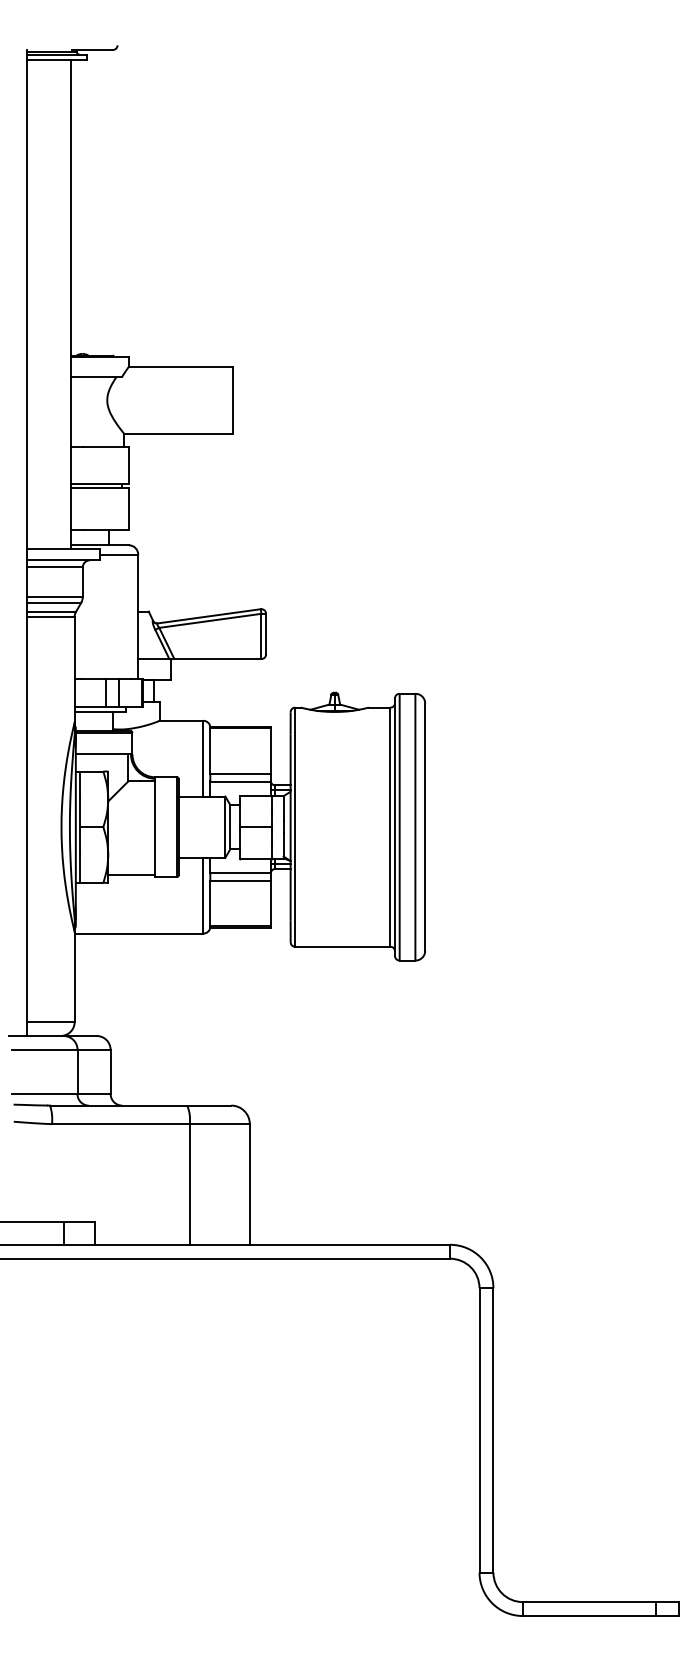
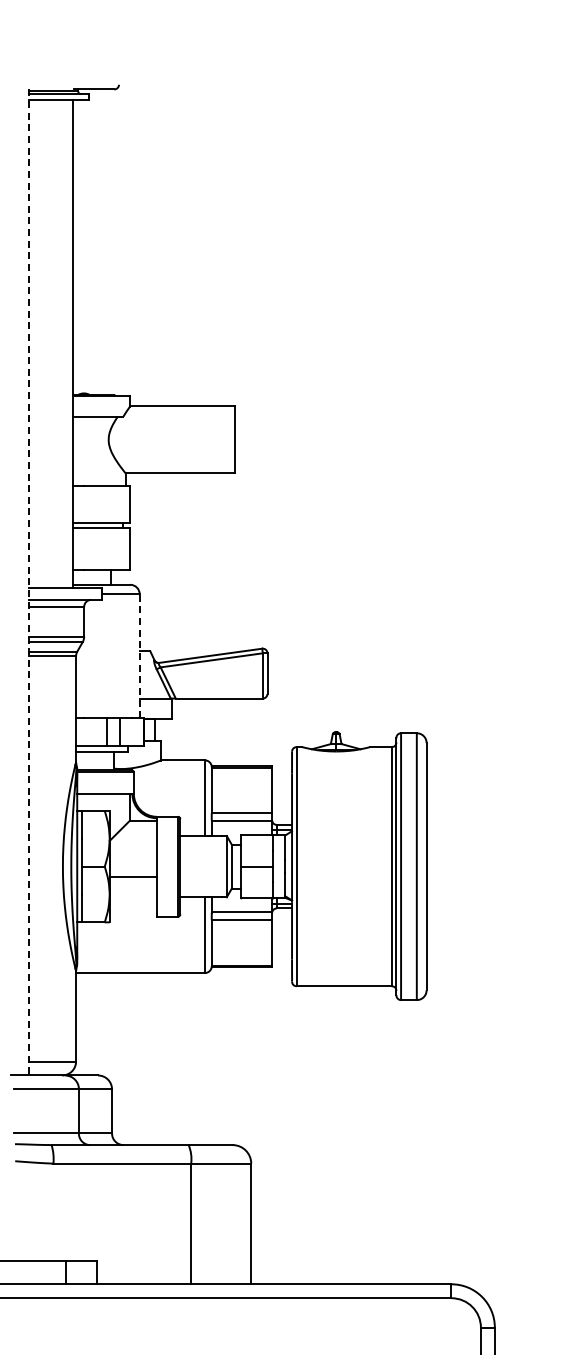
line: (27, 543) -> (28, 582), solid -> dashed
line: (138, 616) -> (139, 655), solid -> dashed
line: (131, 874) -> (132, 876), moved

